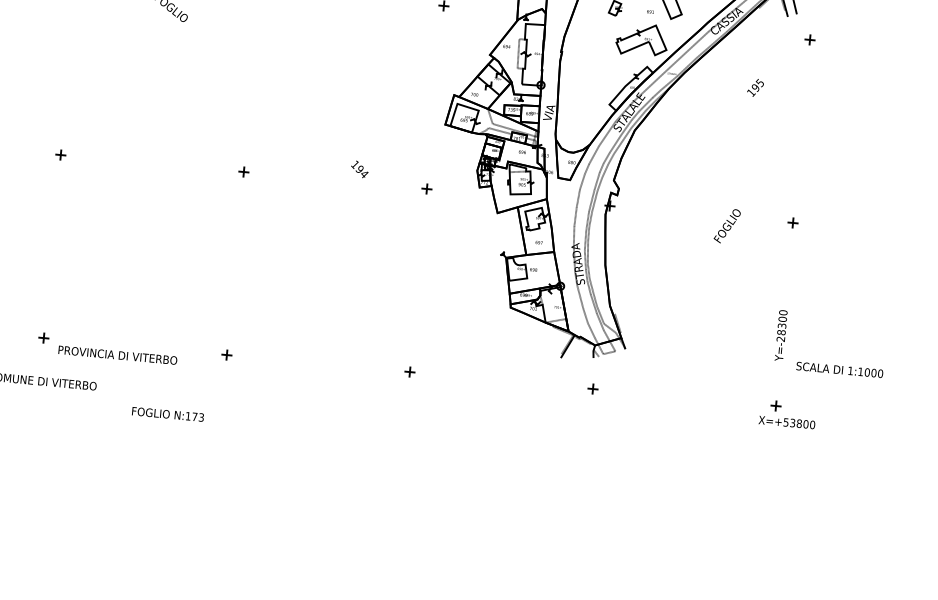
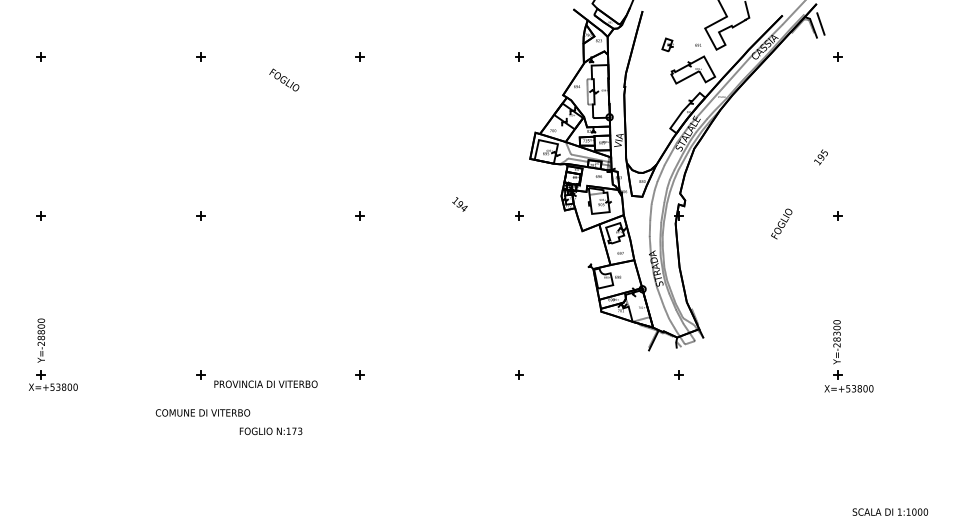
text: (754, 87) -> (820, 157), moved
text: (780, 335) -> (836, 342), moved
text: (840, 369) -> (890, 511), moved
text: (167, 413) -> (270, 430), moved

